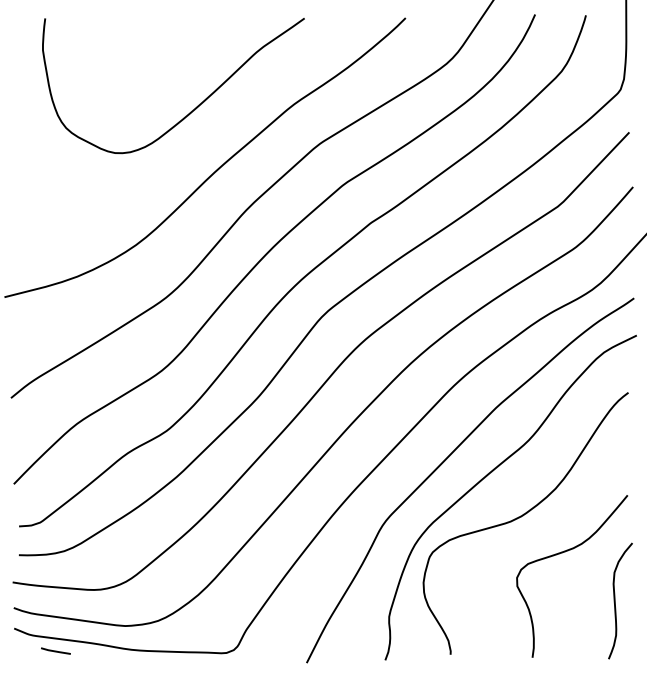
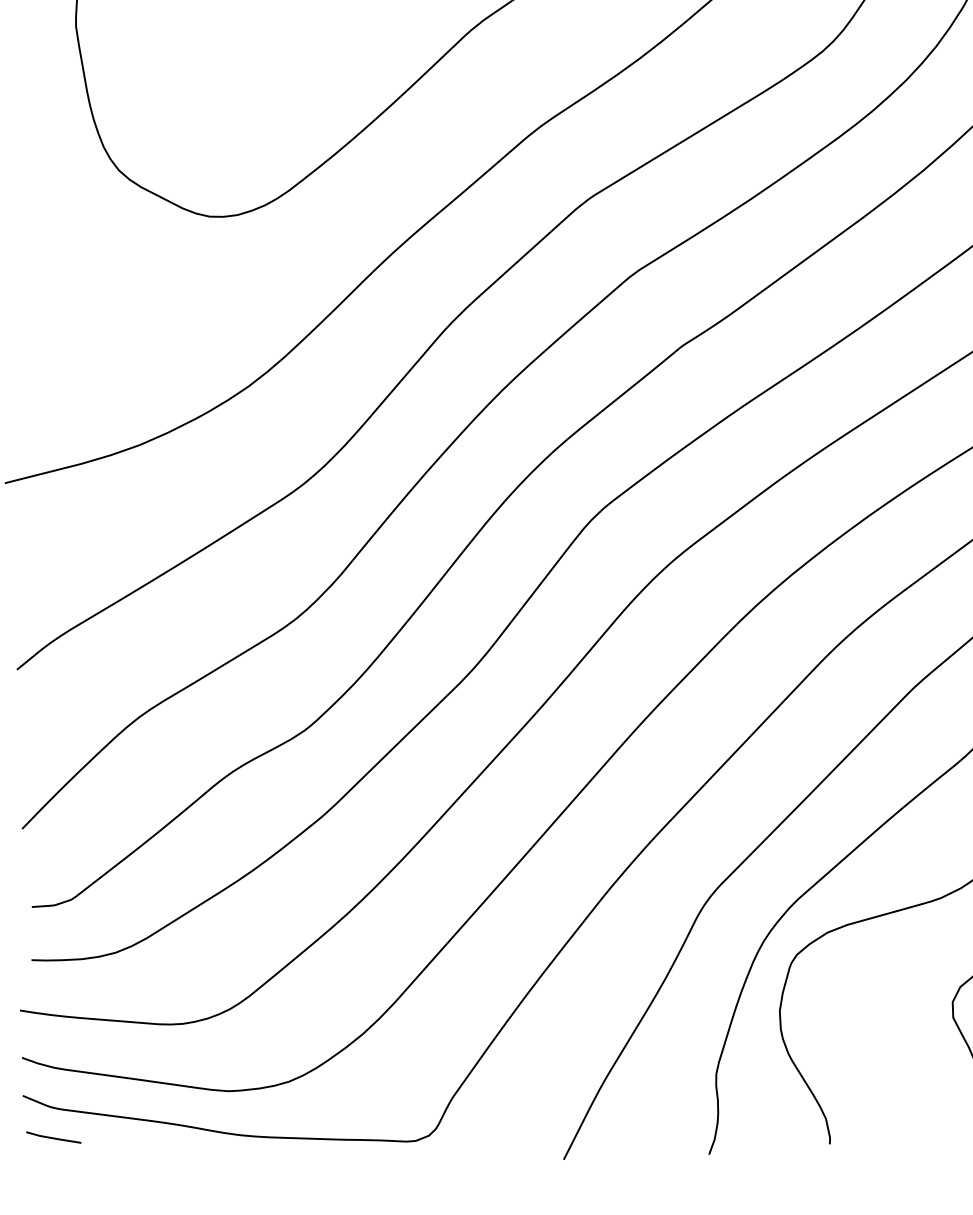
line: (55, 650) -> (52, 1136), moved

